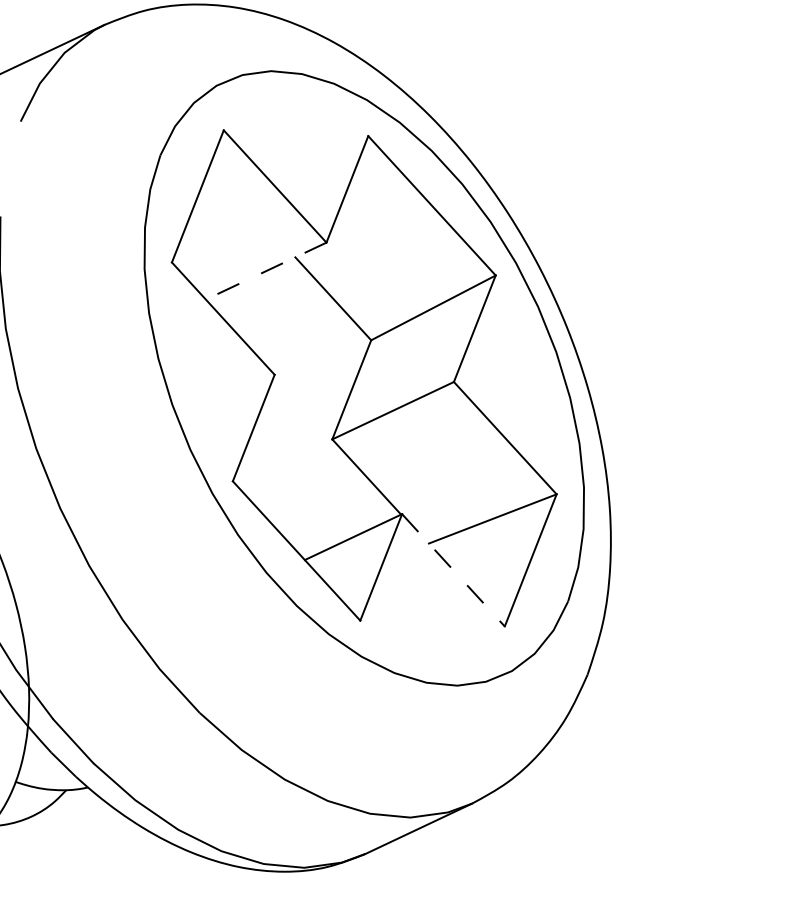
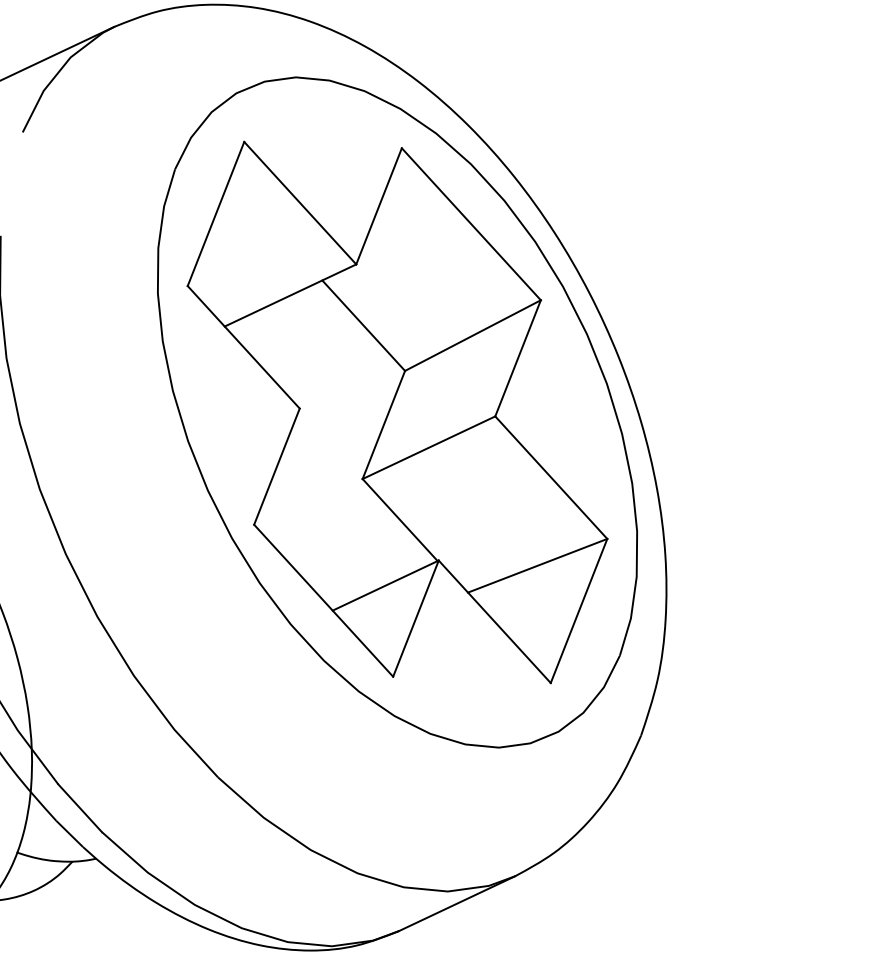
line: (266, 271) -> (290, 295), dashed -> solid
line: (453, 570) -> (494, 622), dashed -> solid

